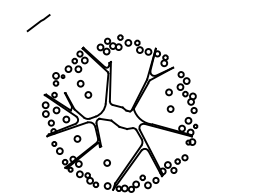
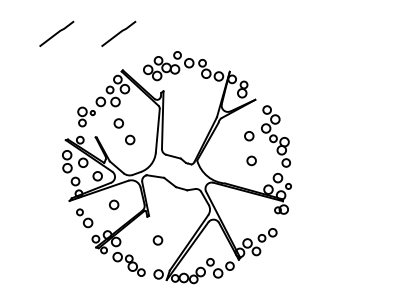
line: (80, 23) -> (118, 34), added

